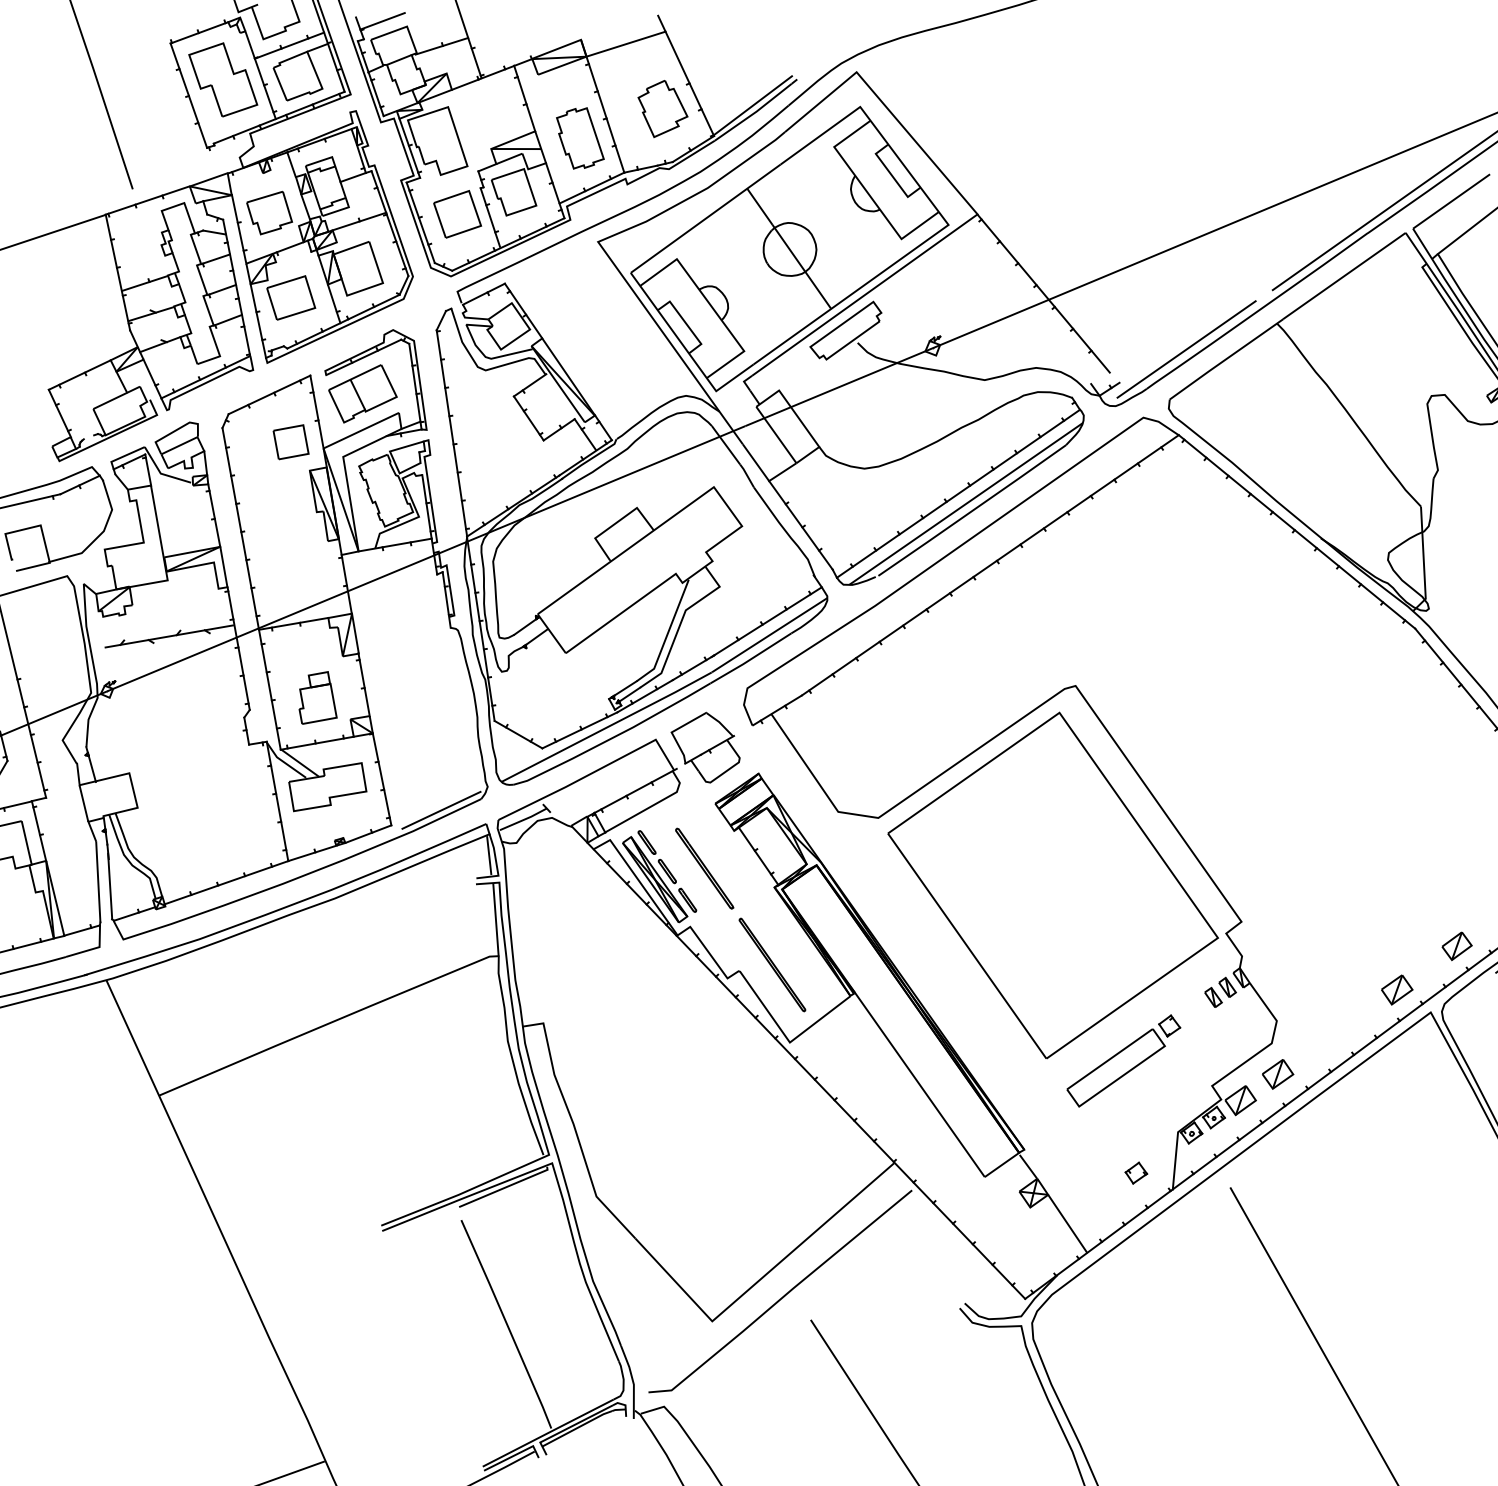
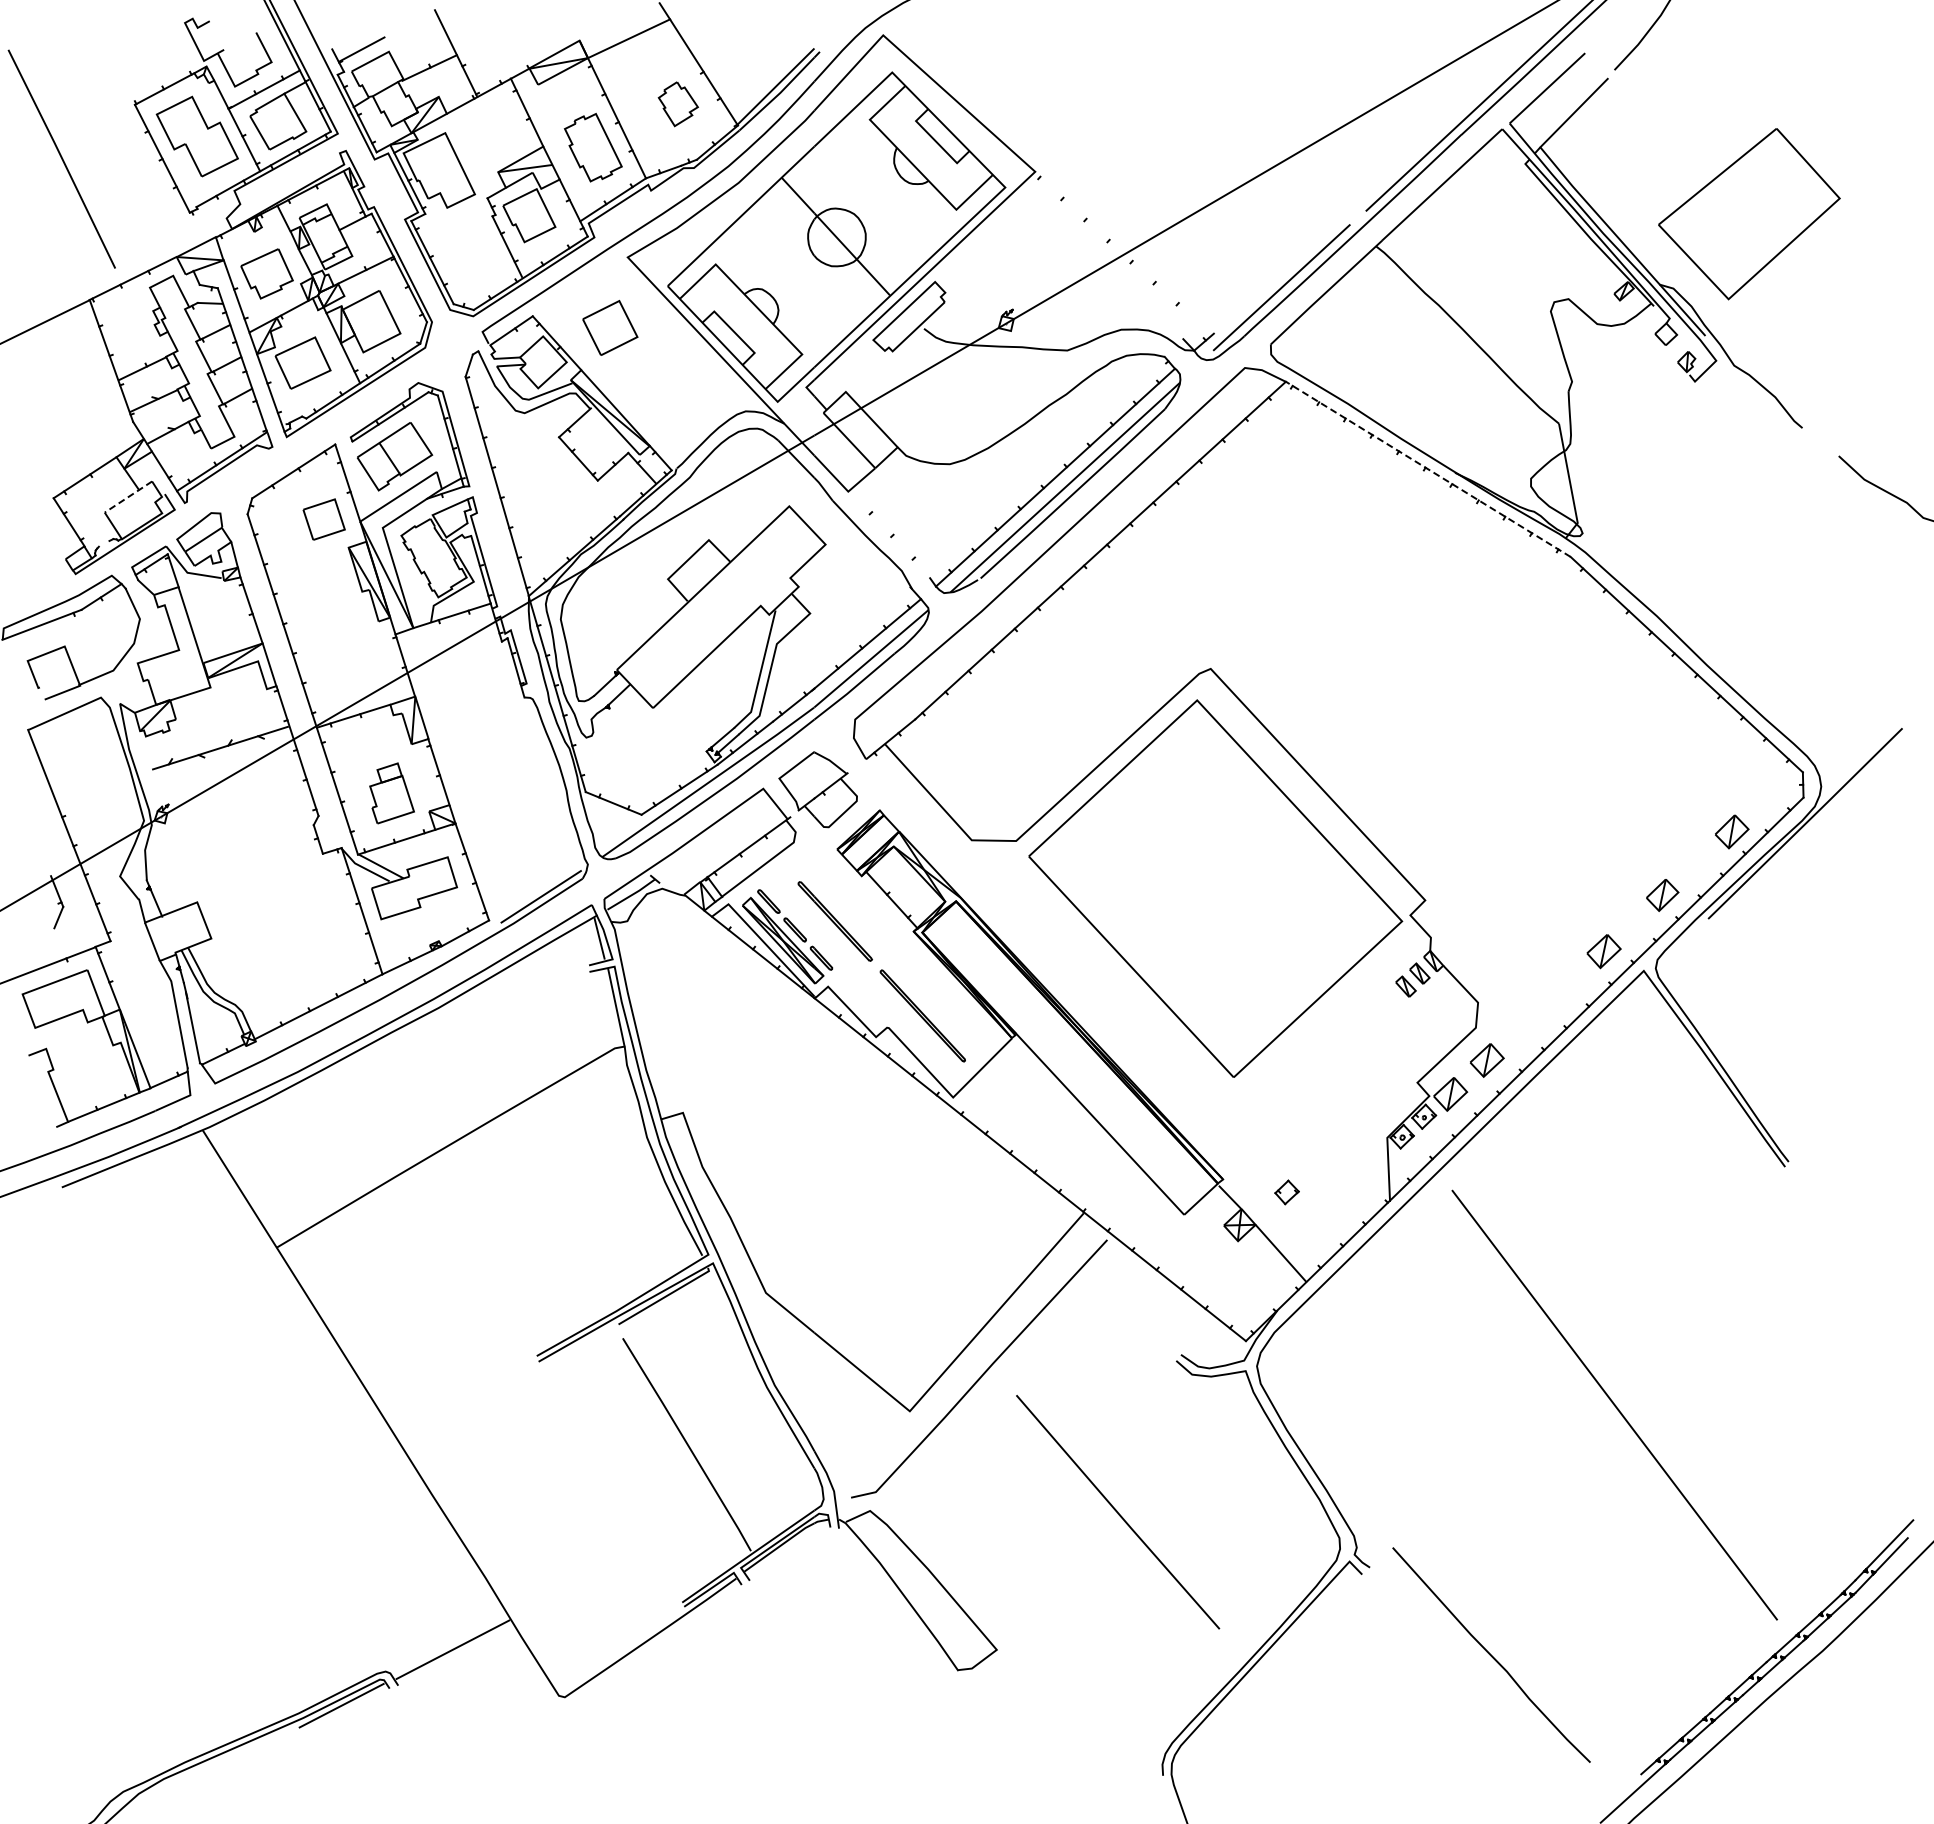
part: (662, 109) -> (678, 104), size x0.7
part: (457, 213) -> (610, 327), moved
line: (1043, 294) -> (1118, 248), removed
line: (116, 398) -> (128, 497), solid -> dashed
line: (801, 524) -> (889, 534), removed
line: (1296, 531) -> (1427, 469), solid -> dashed
part: (1123, 1060) -> (1317, 1068), removed
part: (1135, 1173) -> (1286, 1192), moved

